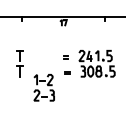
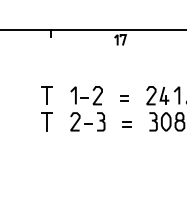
part: (43, 87) -> (86, 108), moved

